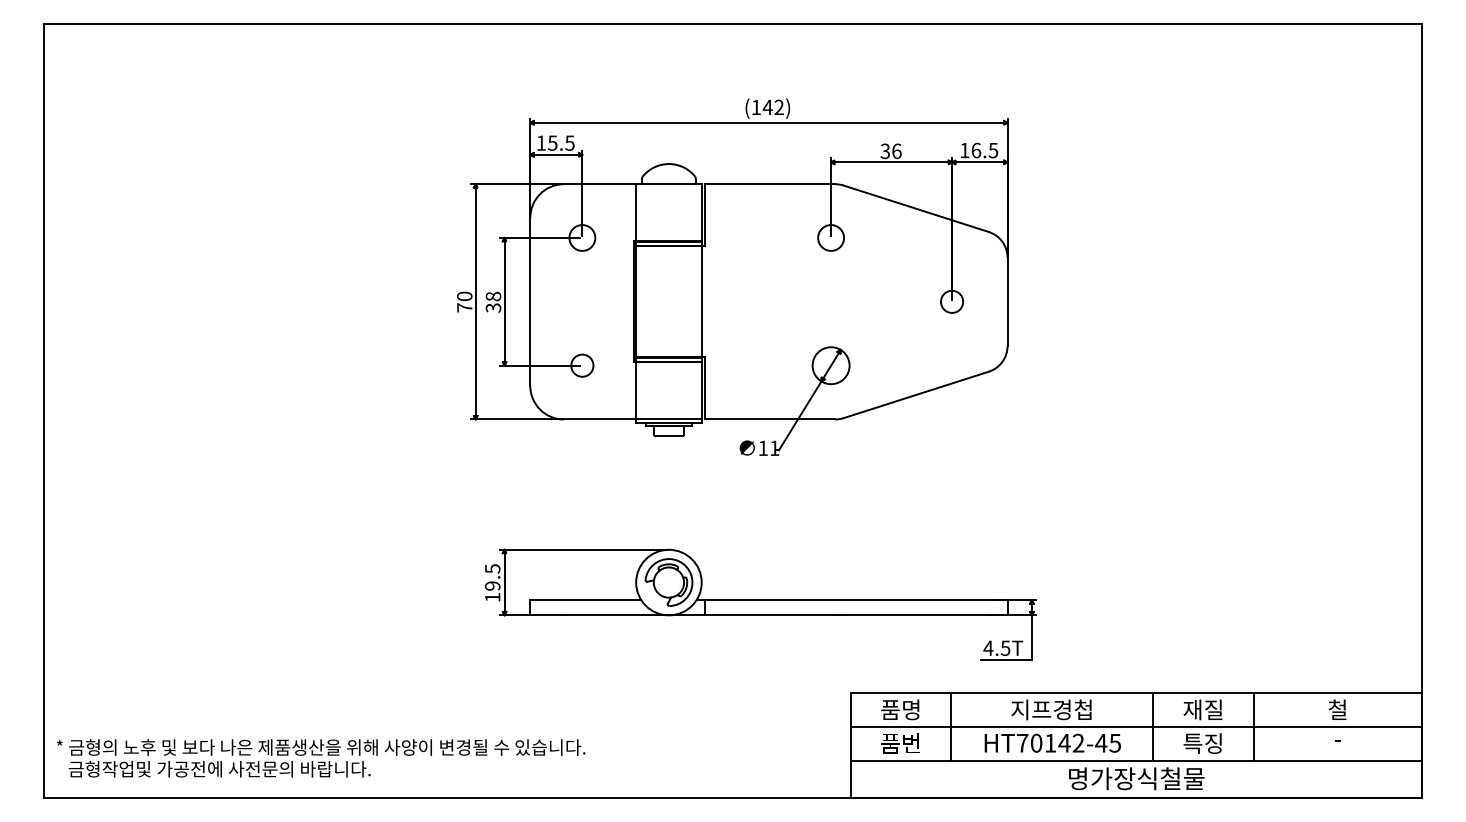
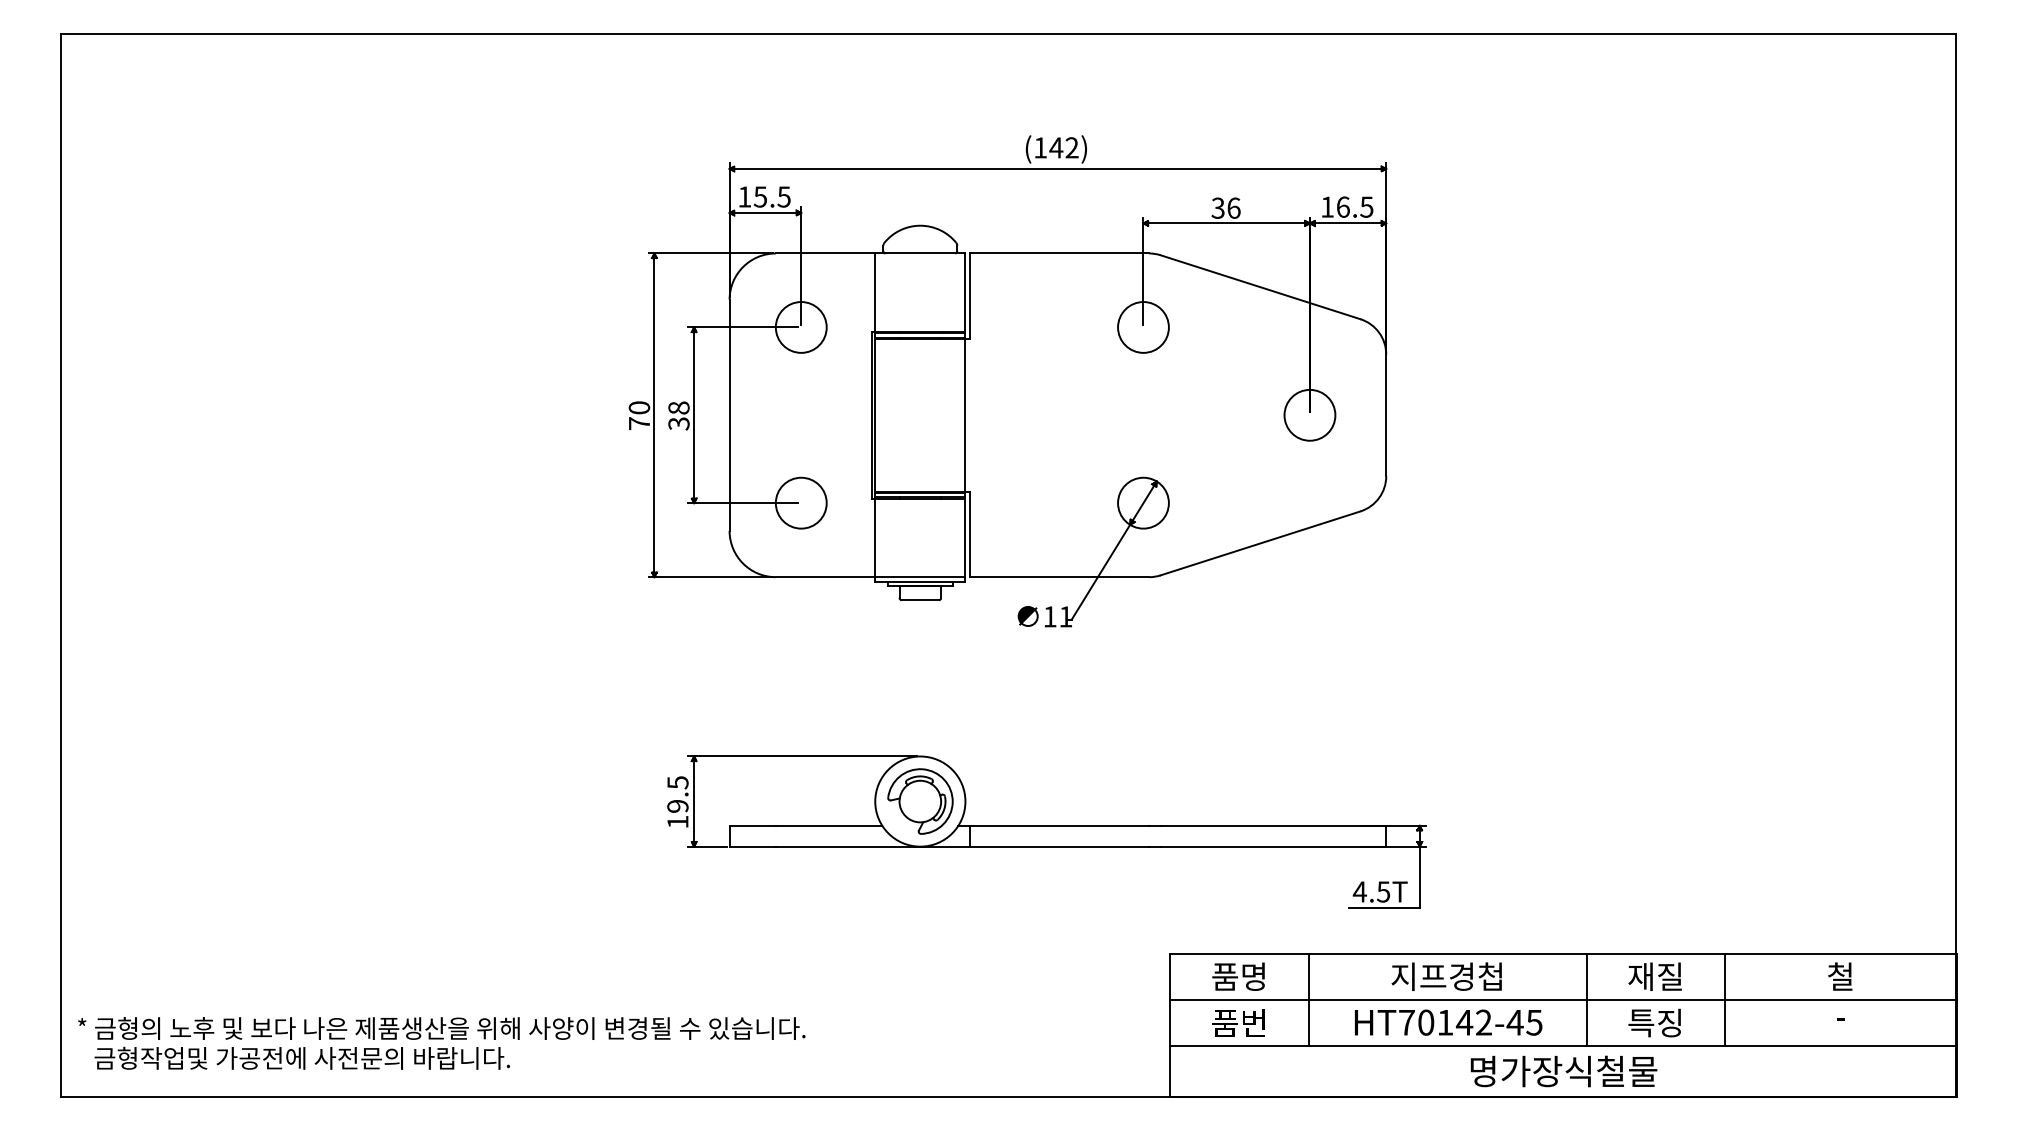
circle: (581, 238) -> (800, 327), size x1.43
circle: (831, 238) -> (1143, 327), size x1.43
circle: (951, 301) -> (1309, 414), size x1.67
circle: (581, 365) -> (800, 502), size x1.67

